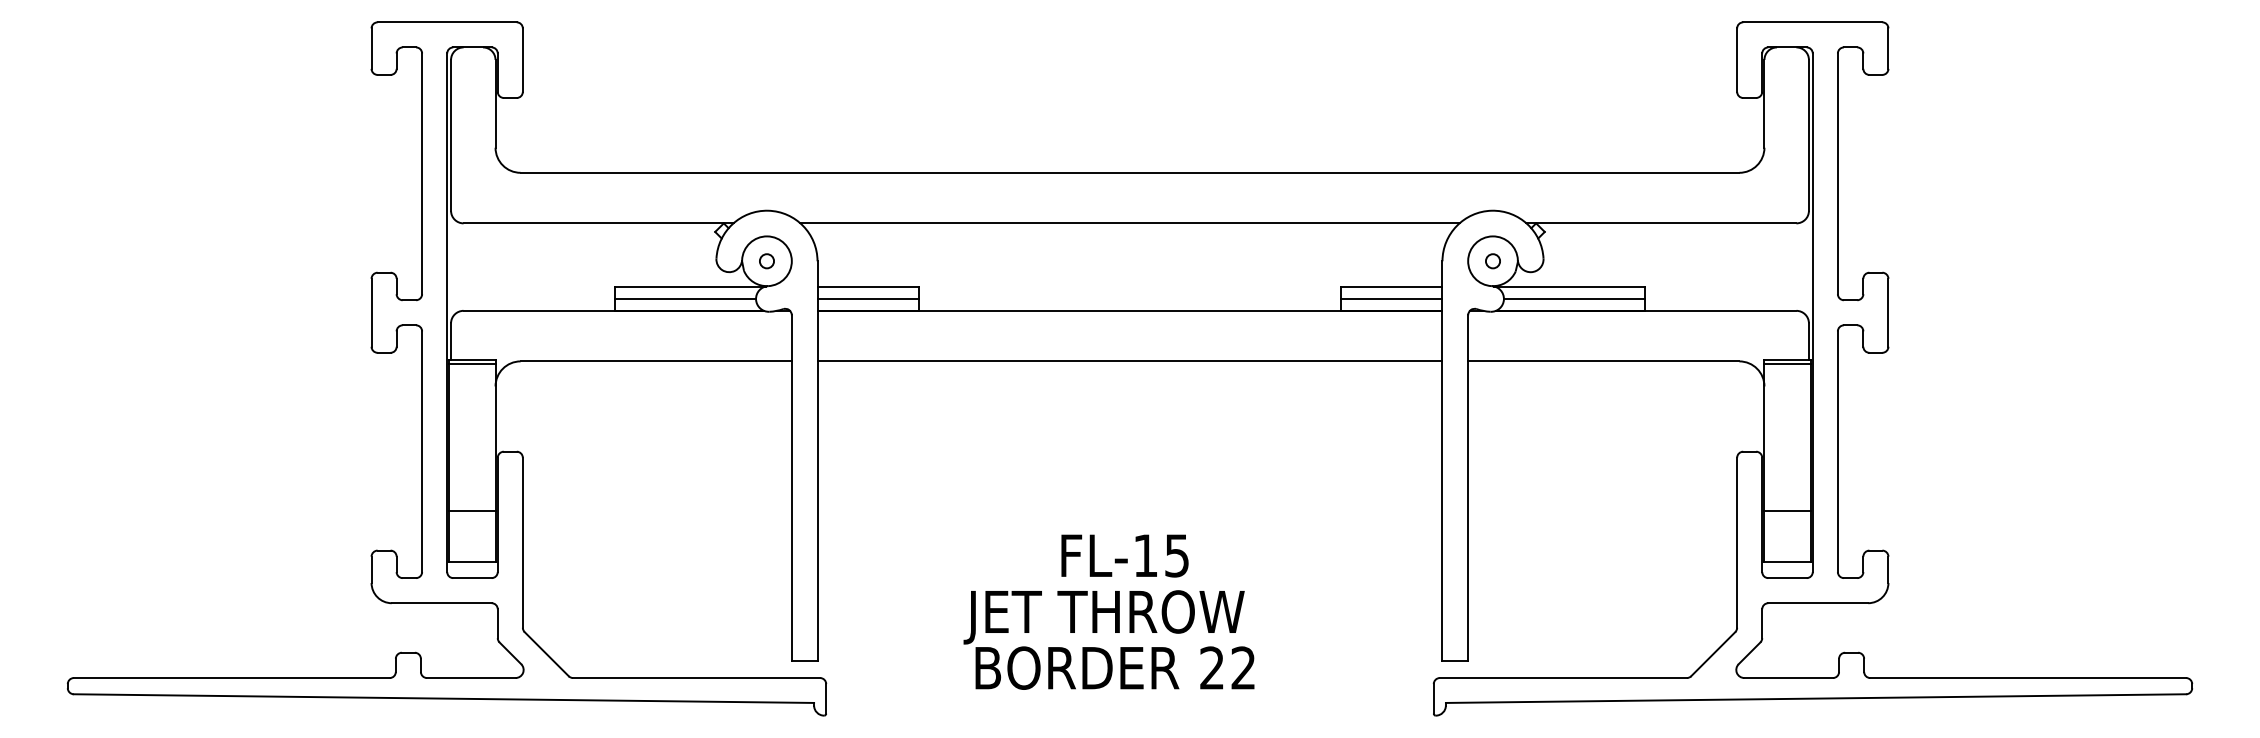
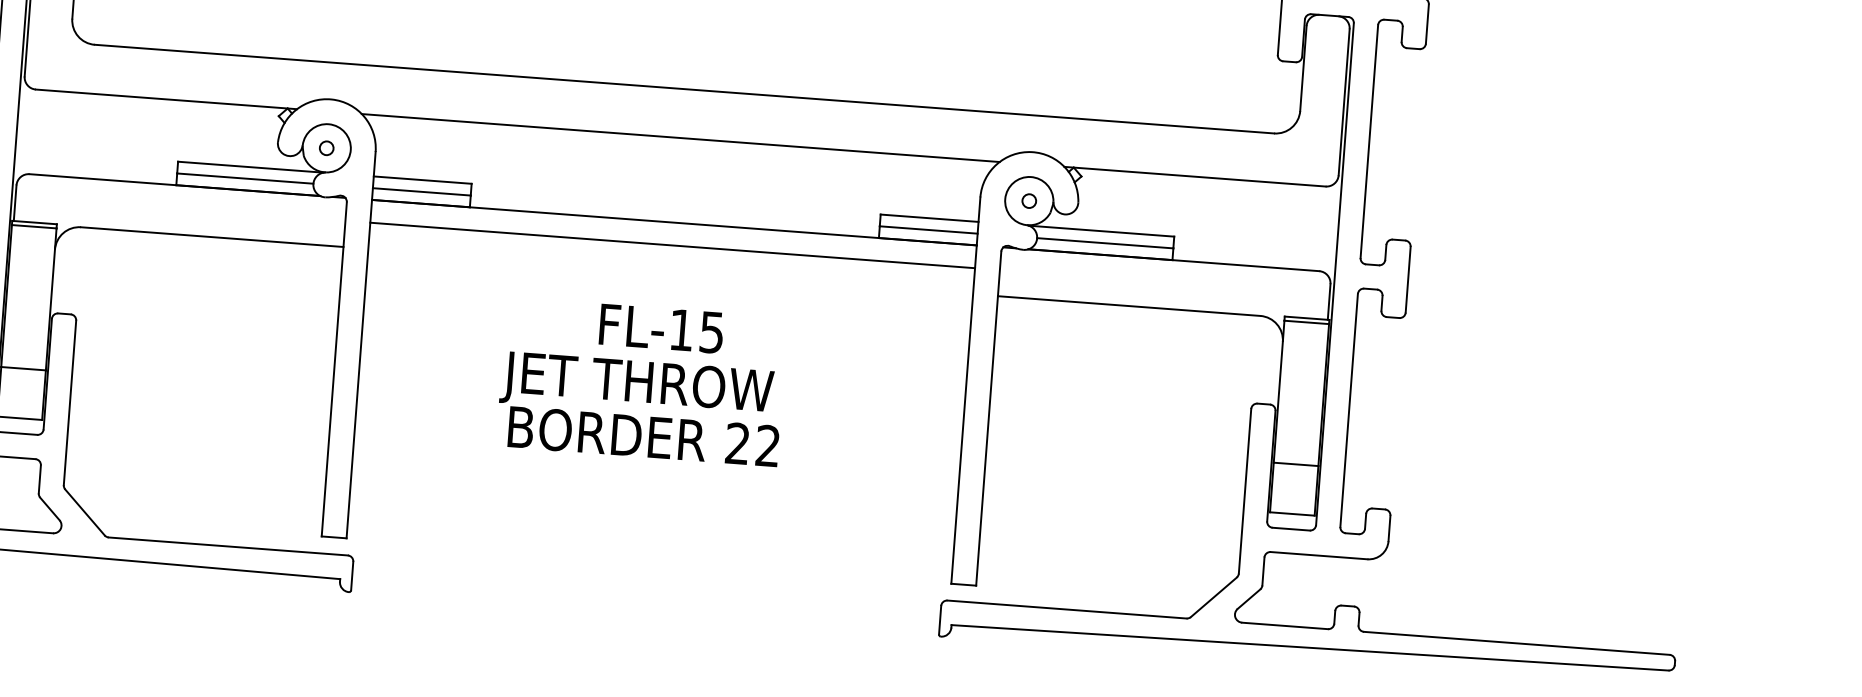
line: (1129, 361) -> (672, 245), moved
text: (1108, 611) -> (641, 381), moved

